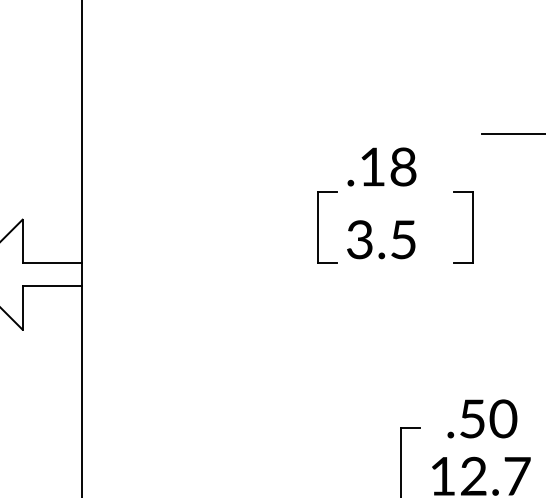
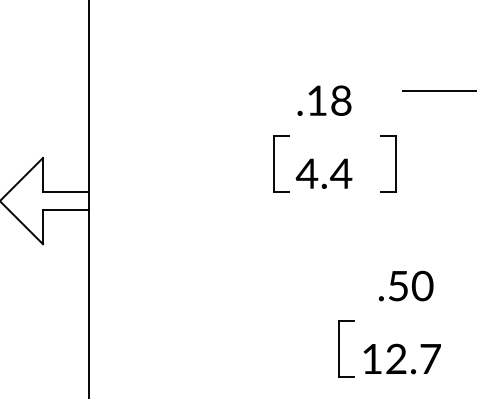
text: (381, 166) -> (324, 100), moved
text: (380, 239) -> (323, 173), 3.5 -> 4.4
text: (481, 418) -> (405, 285), moved

